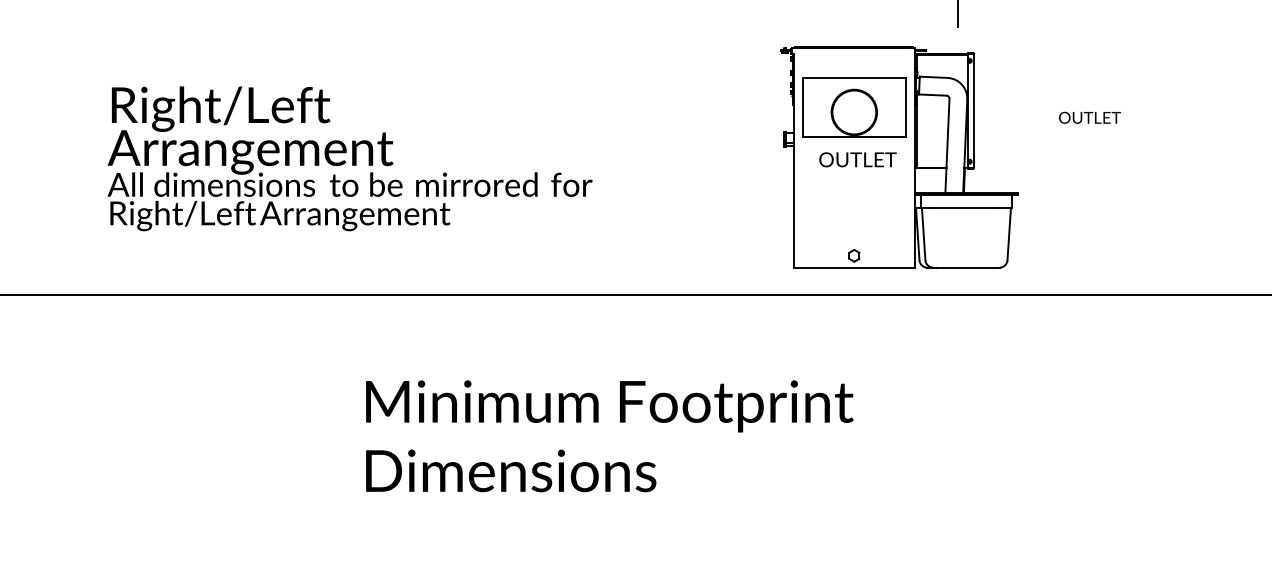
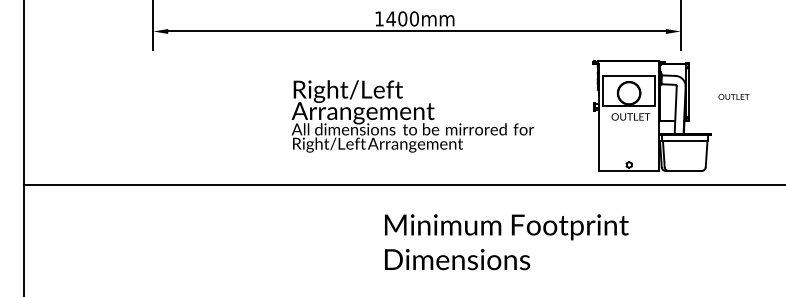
text: (1088, 116) -> (733, 96), moved
text: (349, 158) -> (412, 116), moved
text: (609, 436) -> (506, 242), moved

